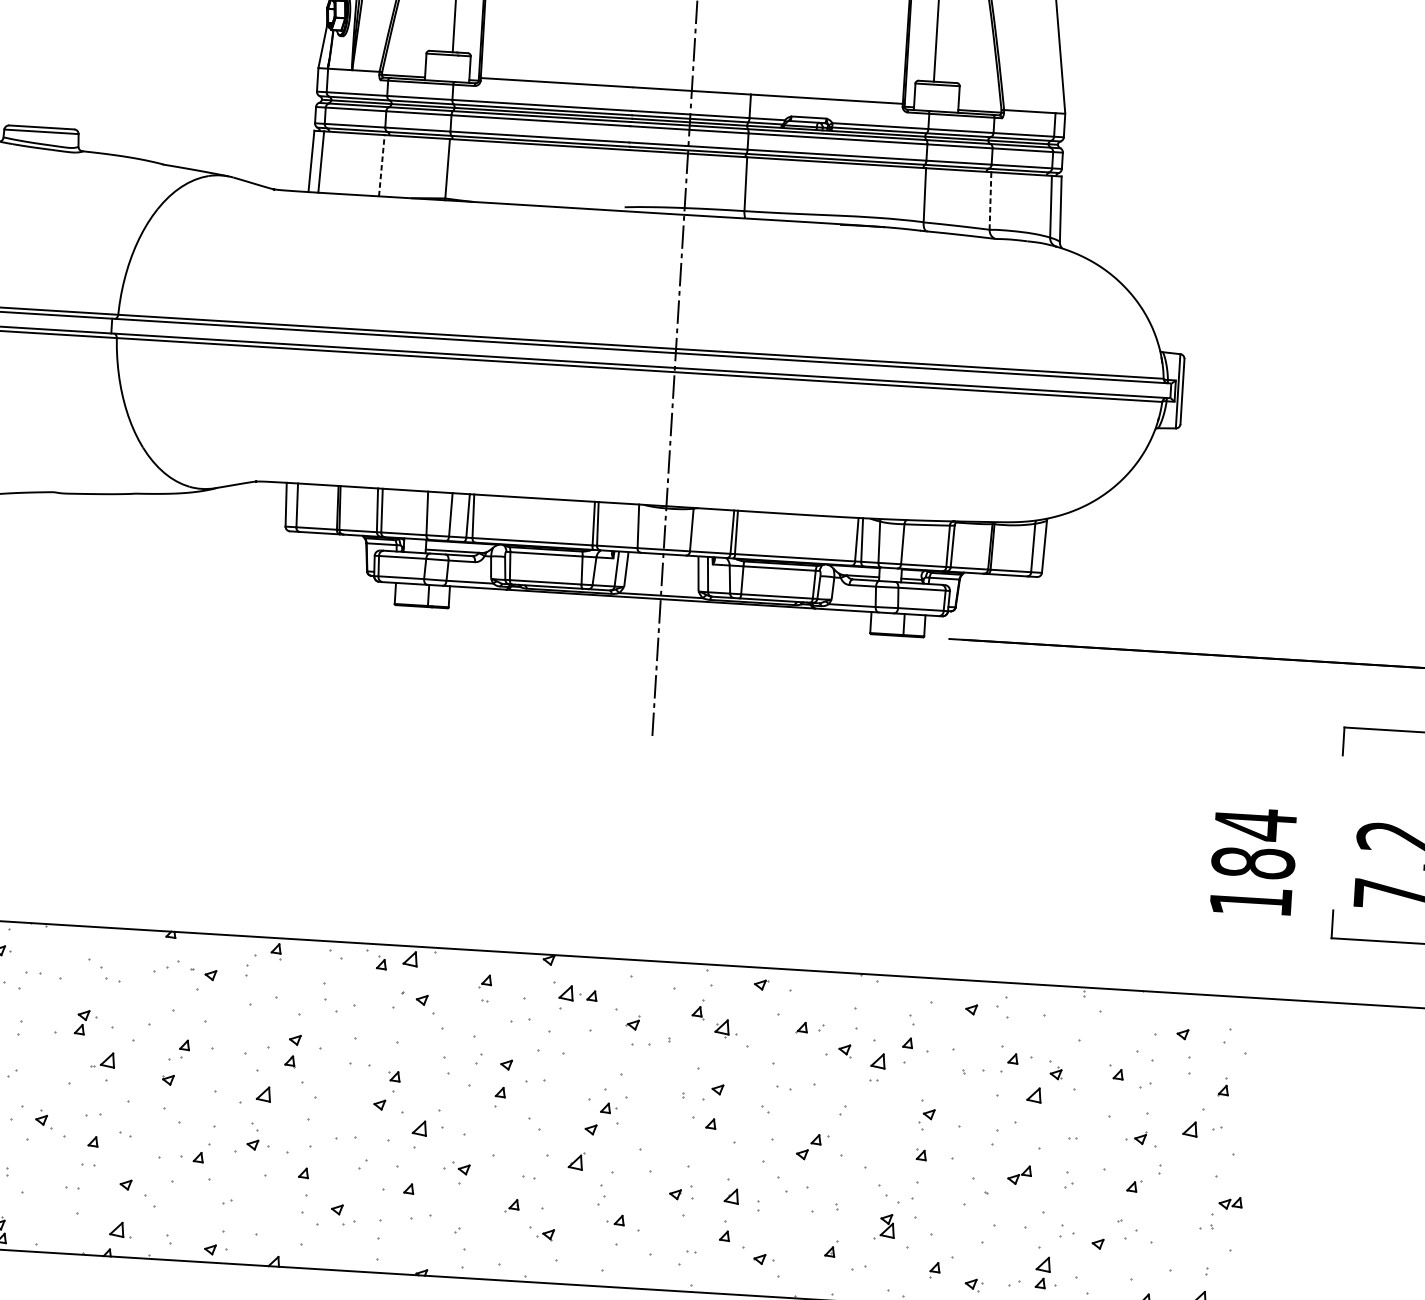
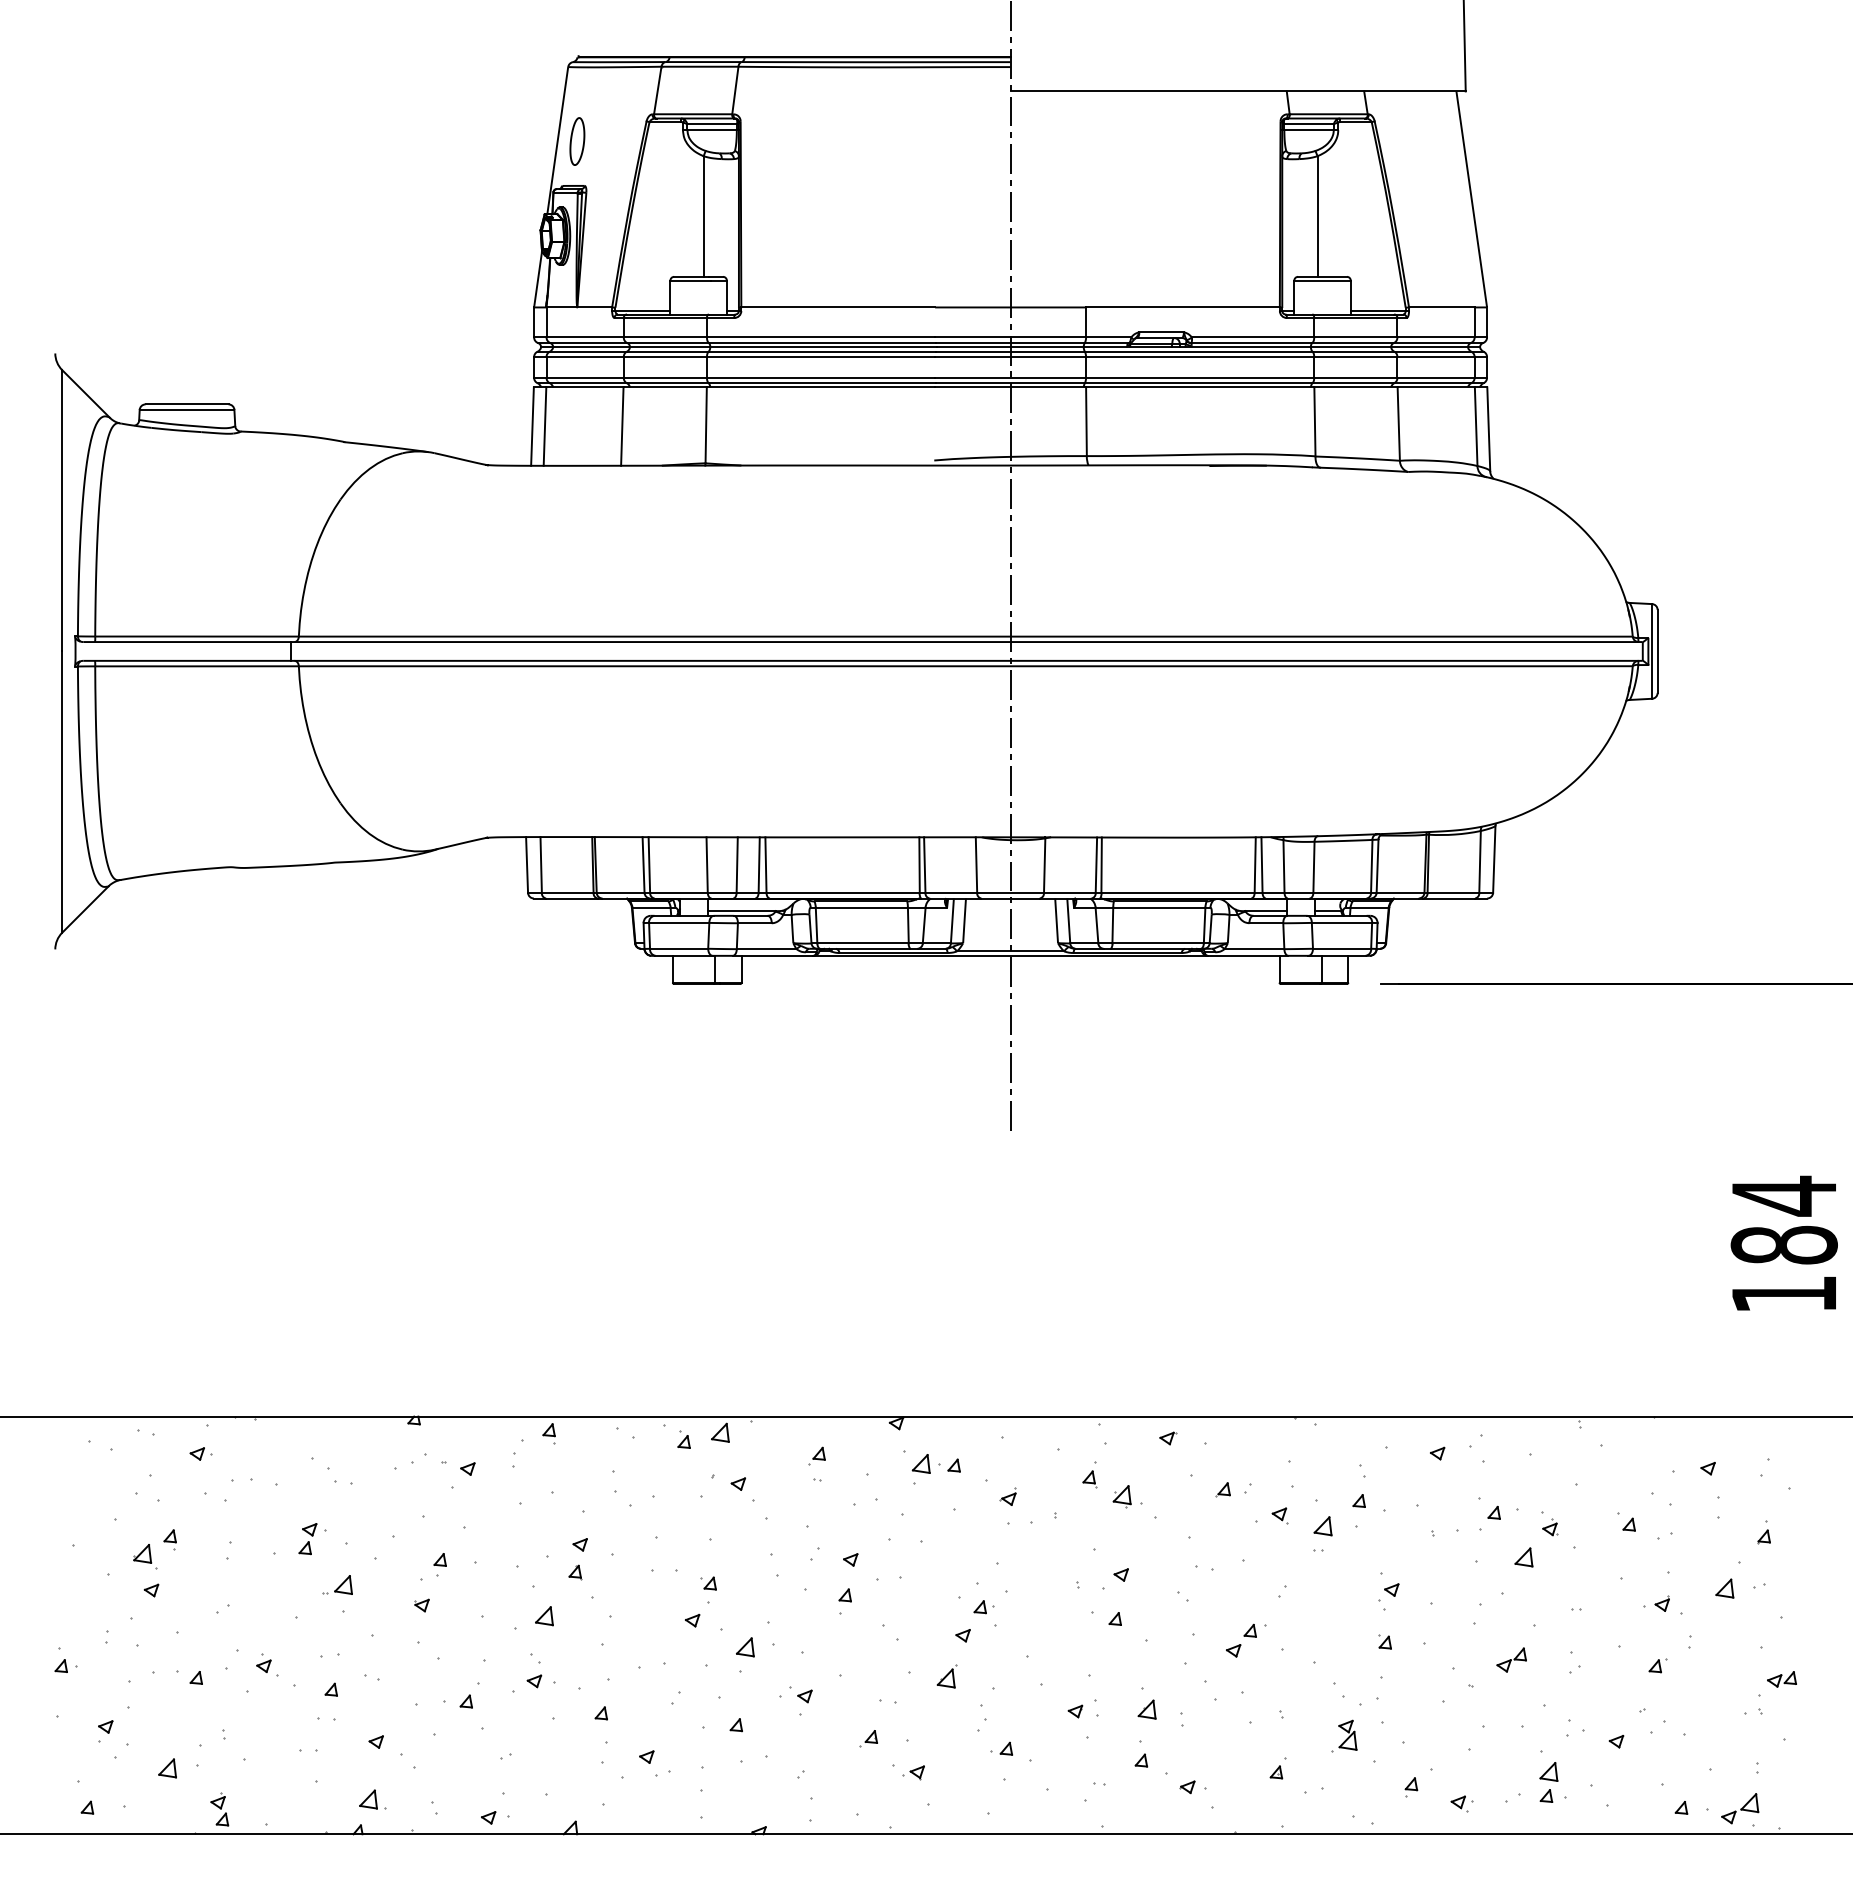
line: (381, 165) -> (622, 426), dashed -> solid
line: (990, 201) -> (1398, 424), dashed -> solid

